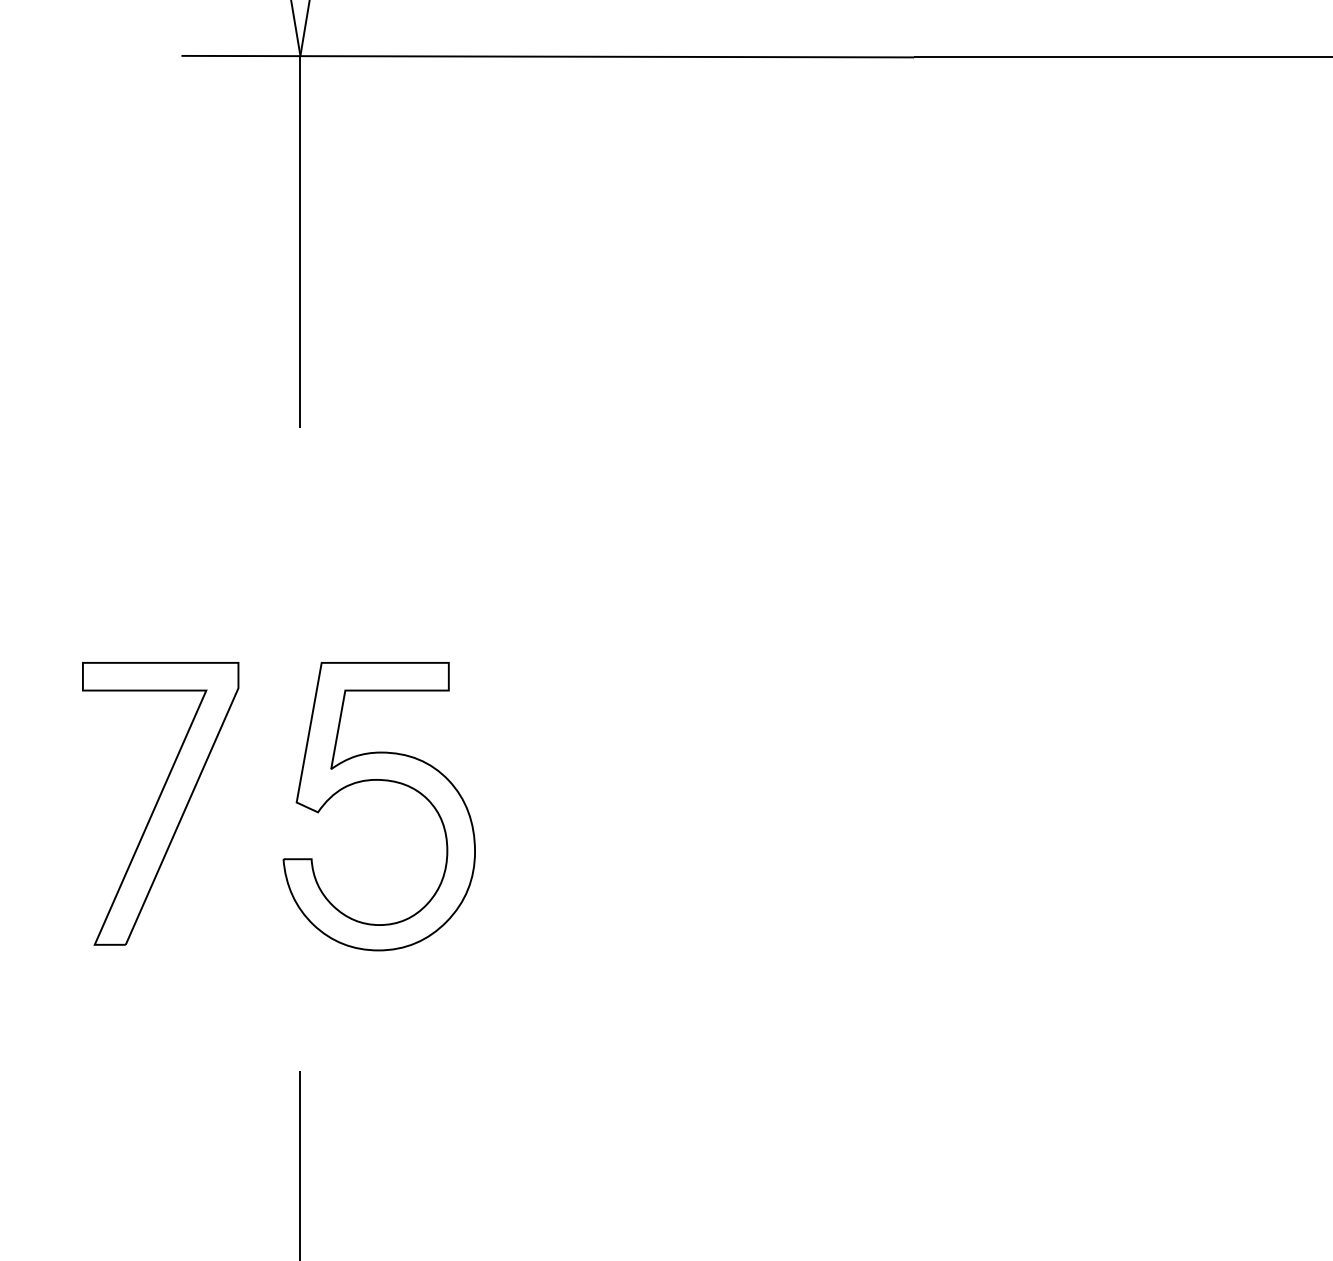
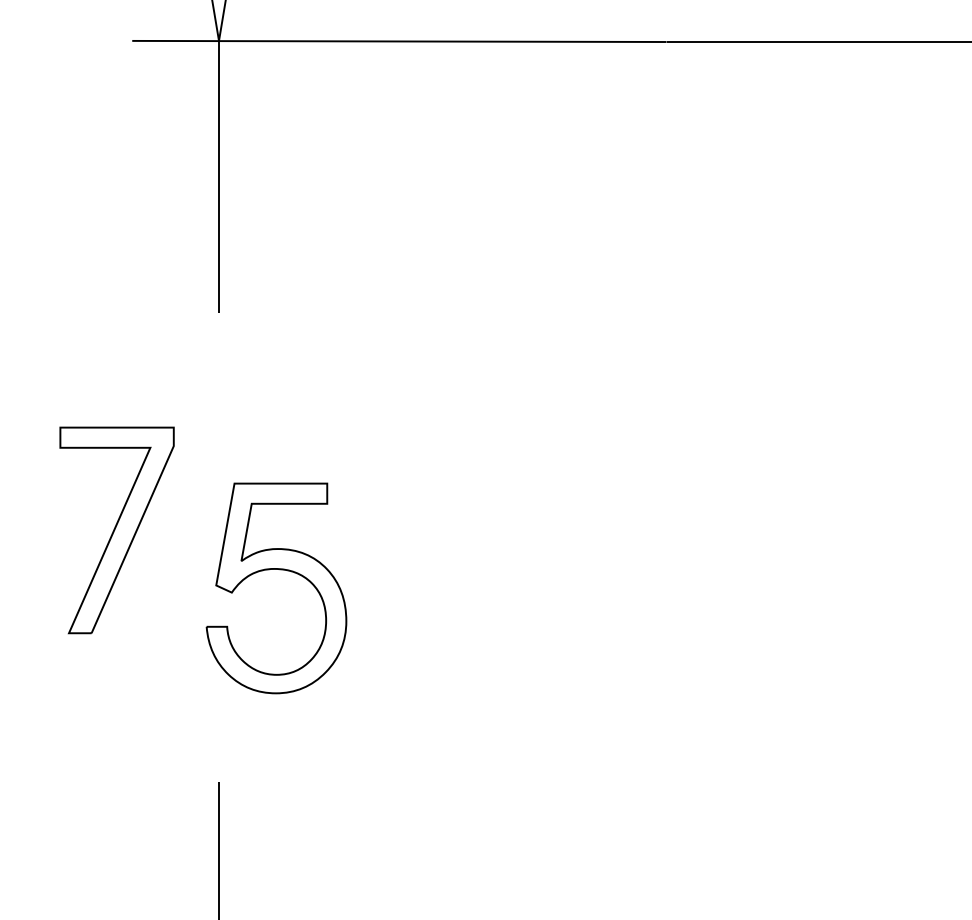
part: (159, 803) -> (116, 530), moved

